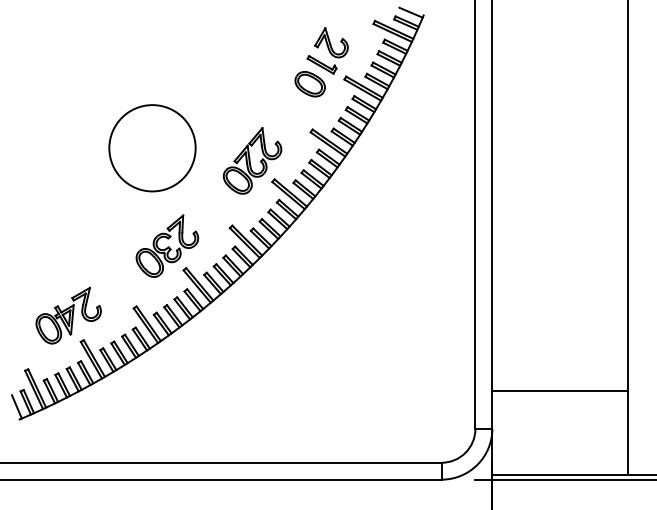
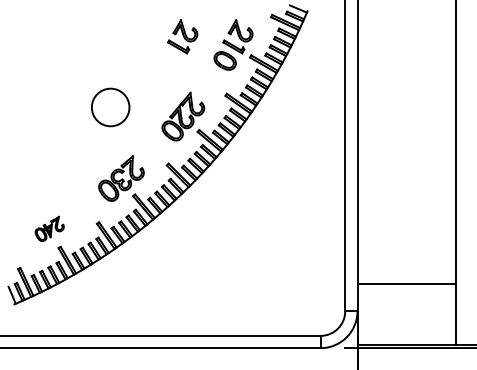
part: (251, 50) -> (182, 36), added
circle: (152, 148) -> (110, 107), size x0.6
part: (68, 315) -> (49, 228), size x0.6

